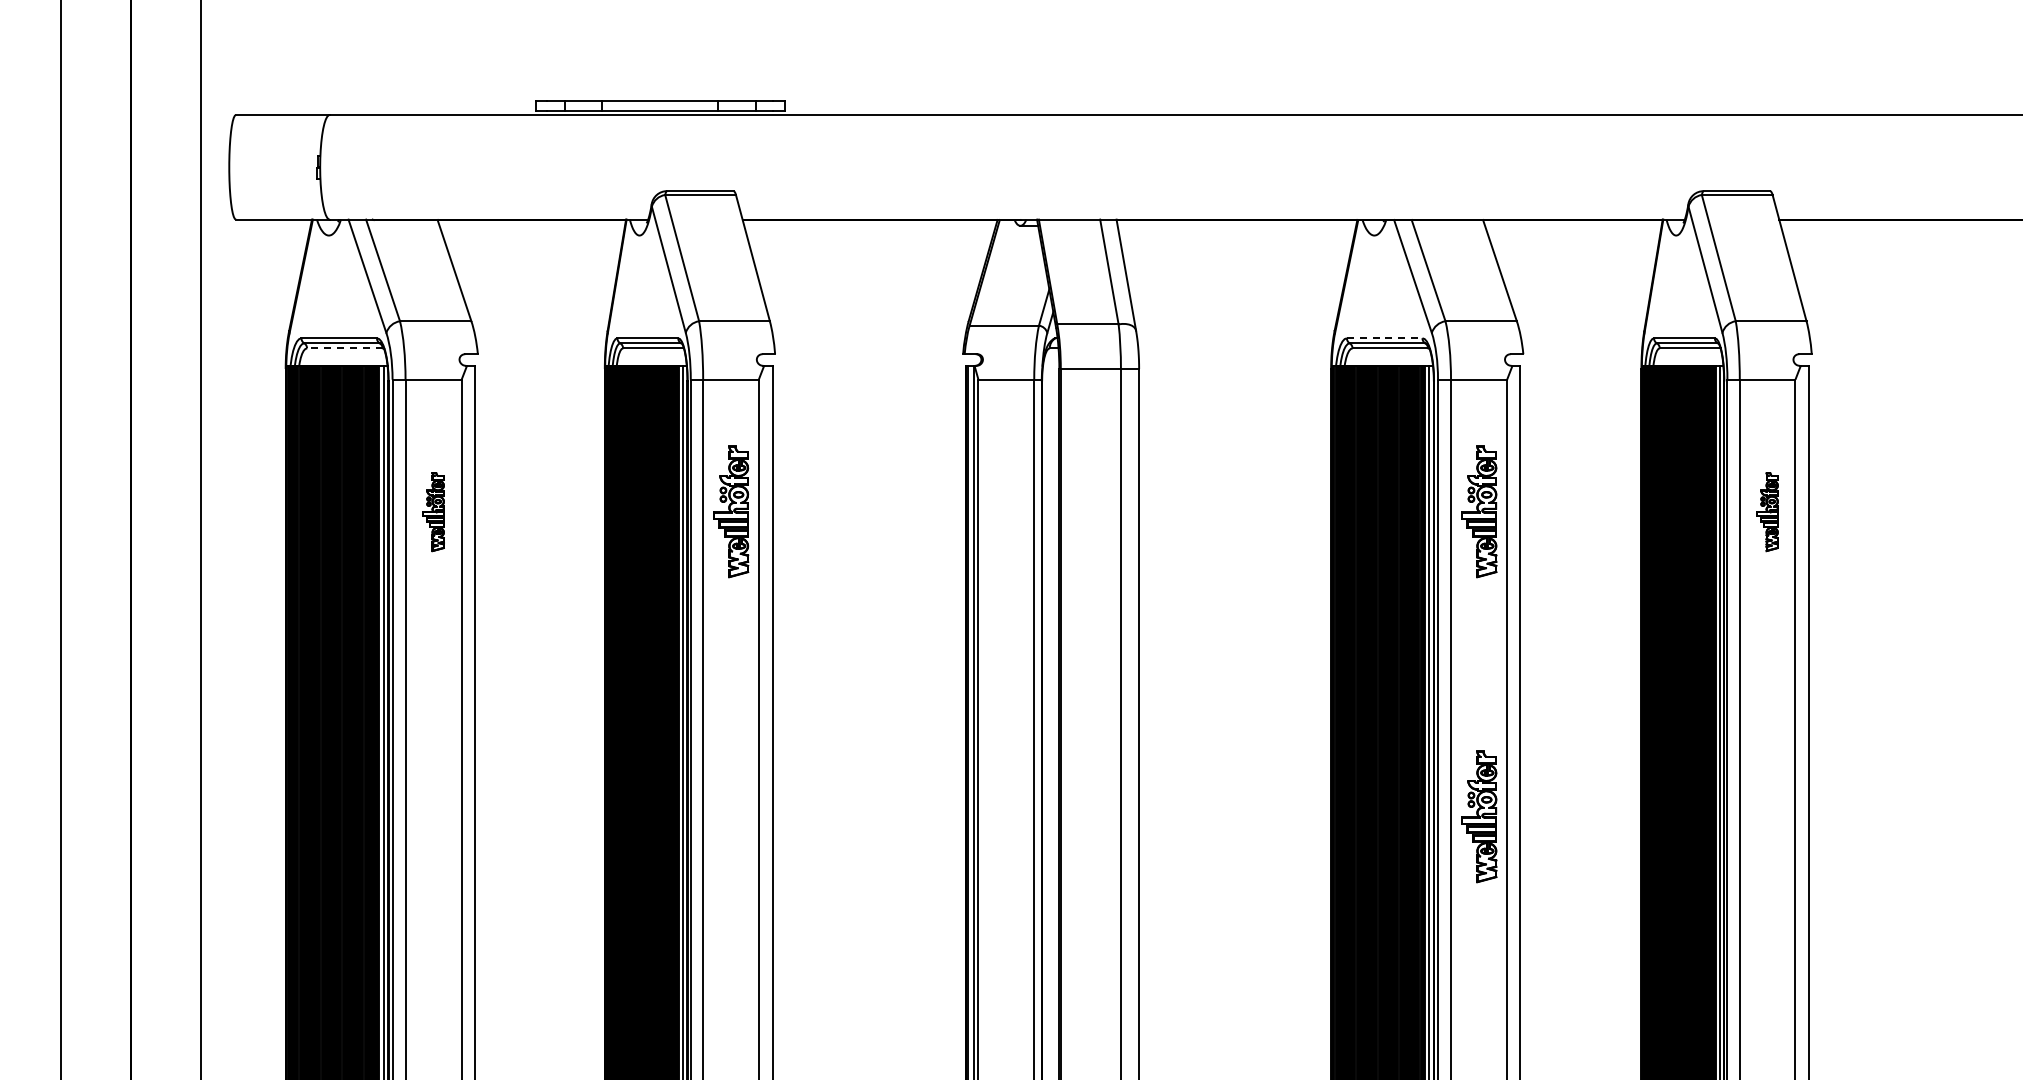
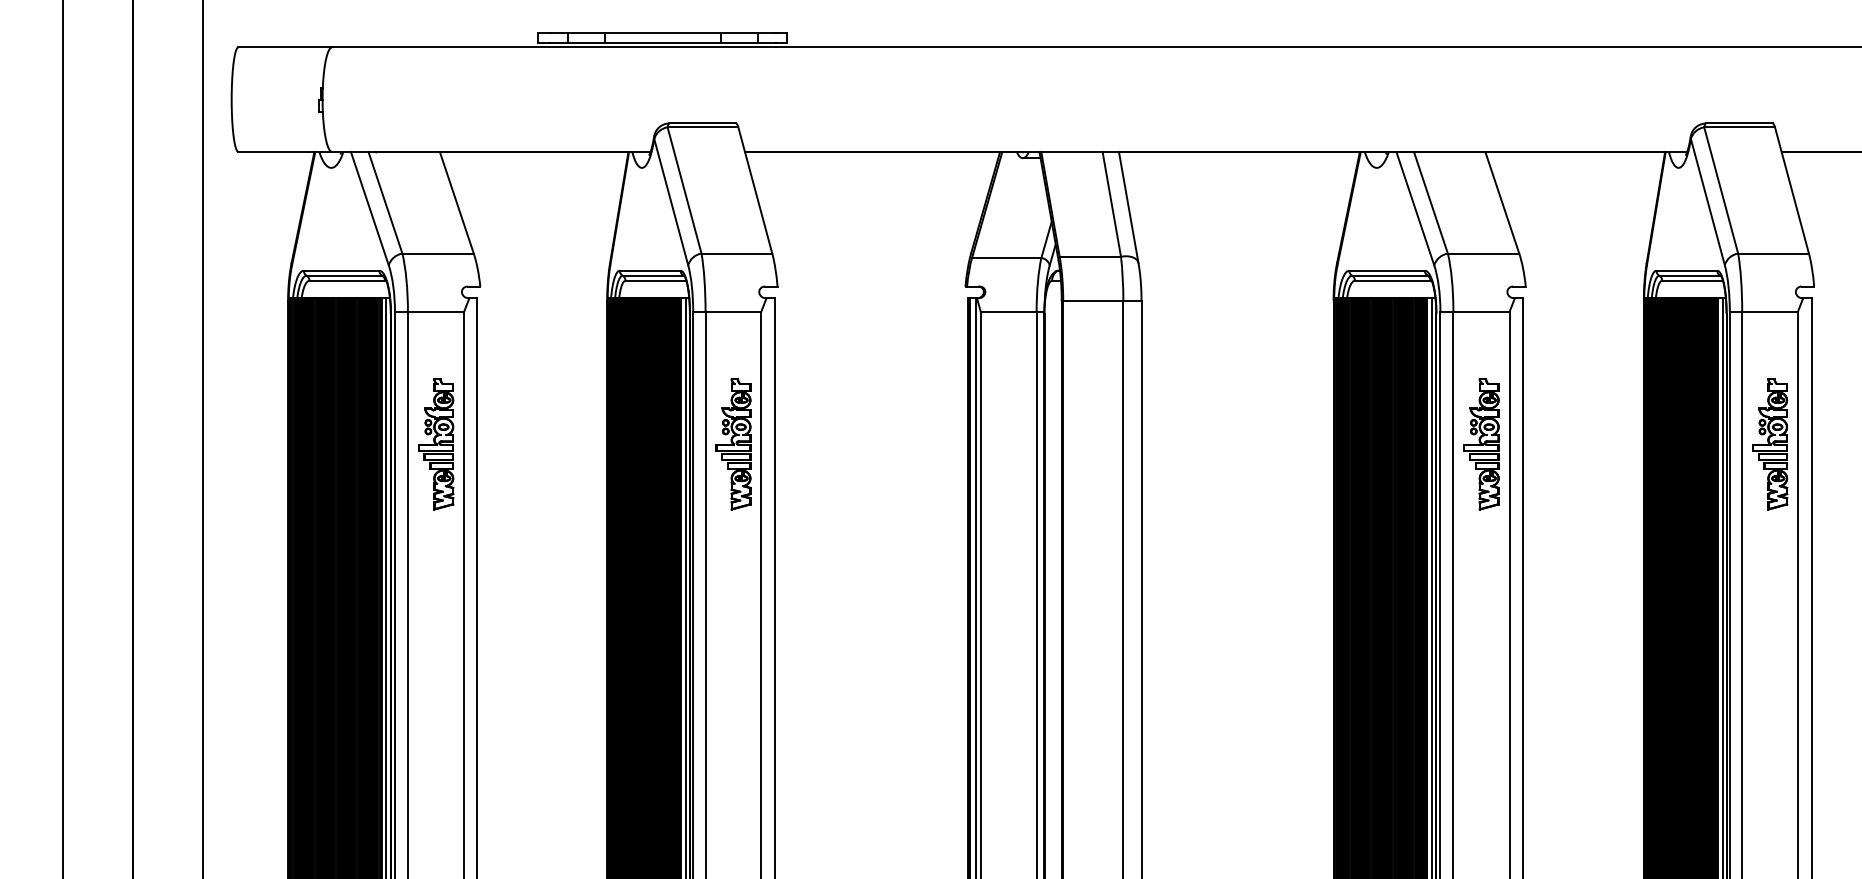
line: (1384, 338) -> (1386, 270), dashed -> solid
line: (344, 348) -> (346, 280), dashed -> solid
part: (433, 511) -> (435, 443), size x1.67
part: (1767, 511) -> (1769, 443), size x1.67
part: (1479, 816) -> (1481, 748), removed

